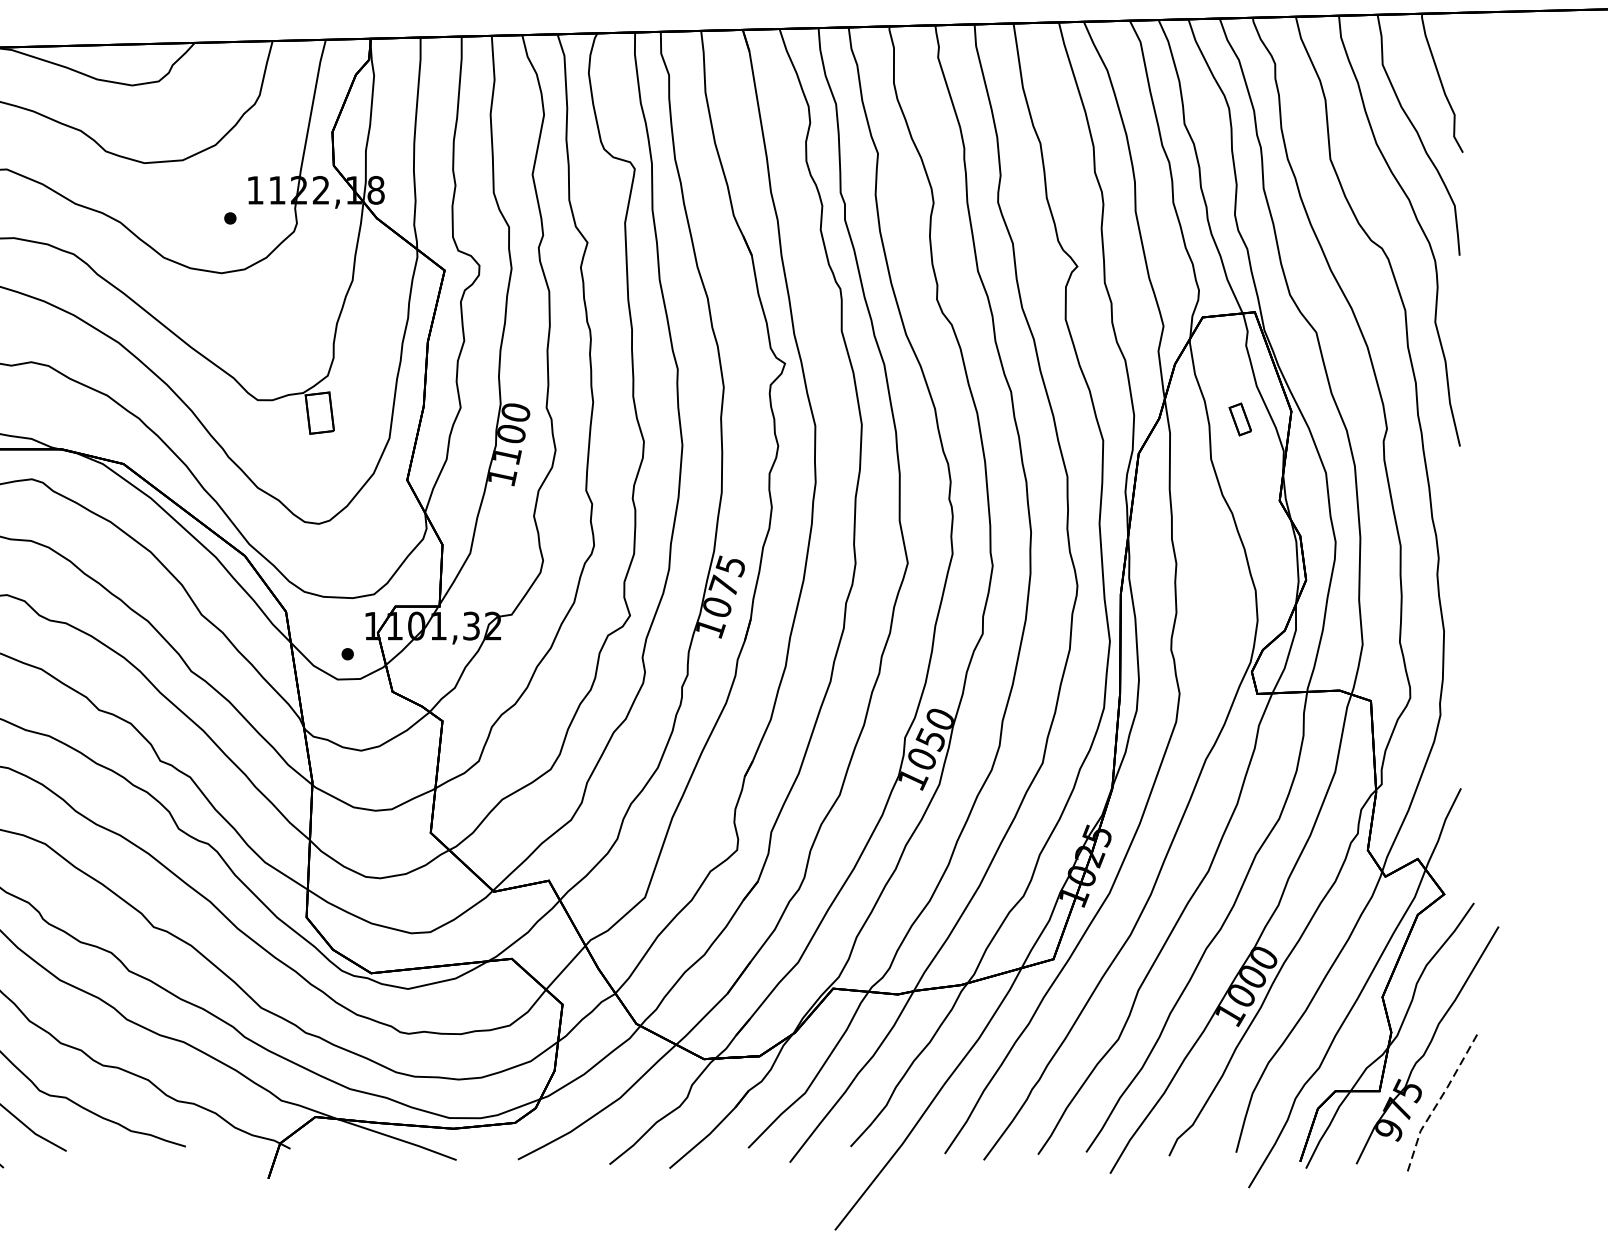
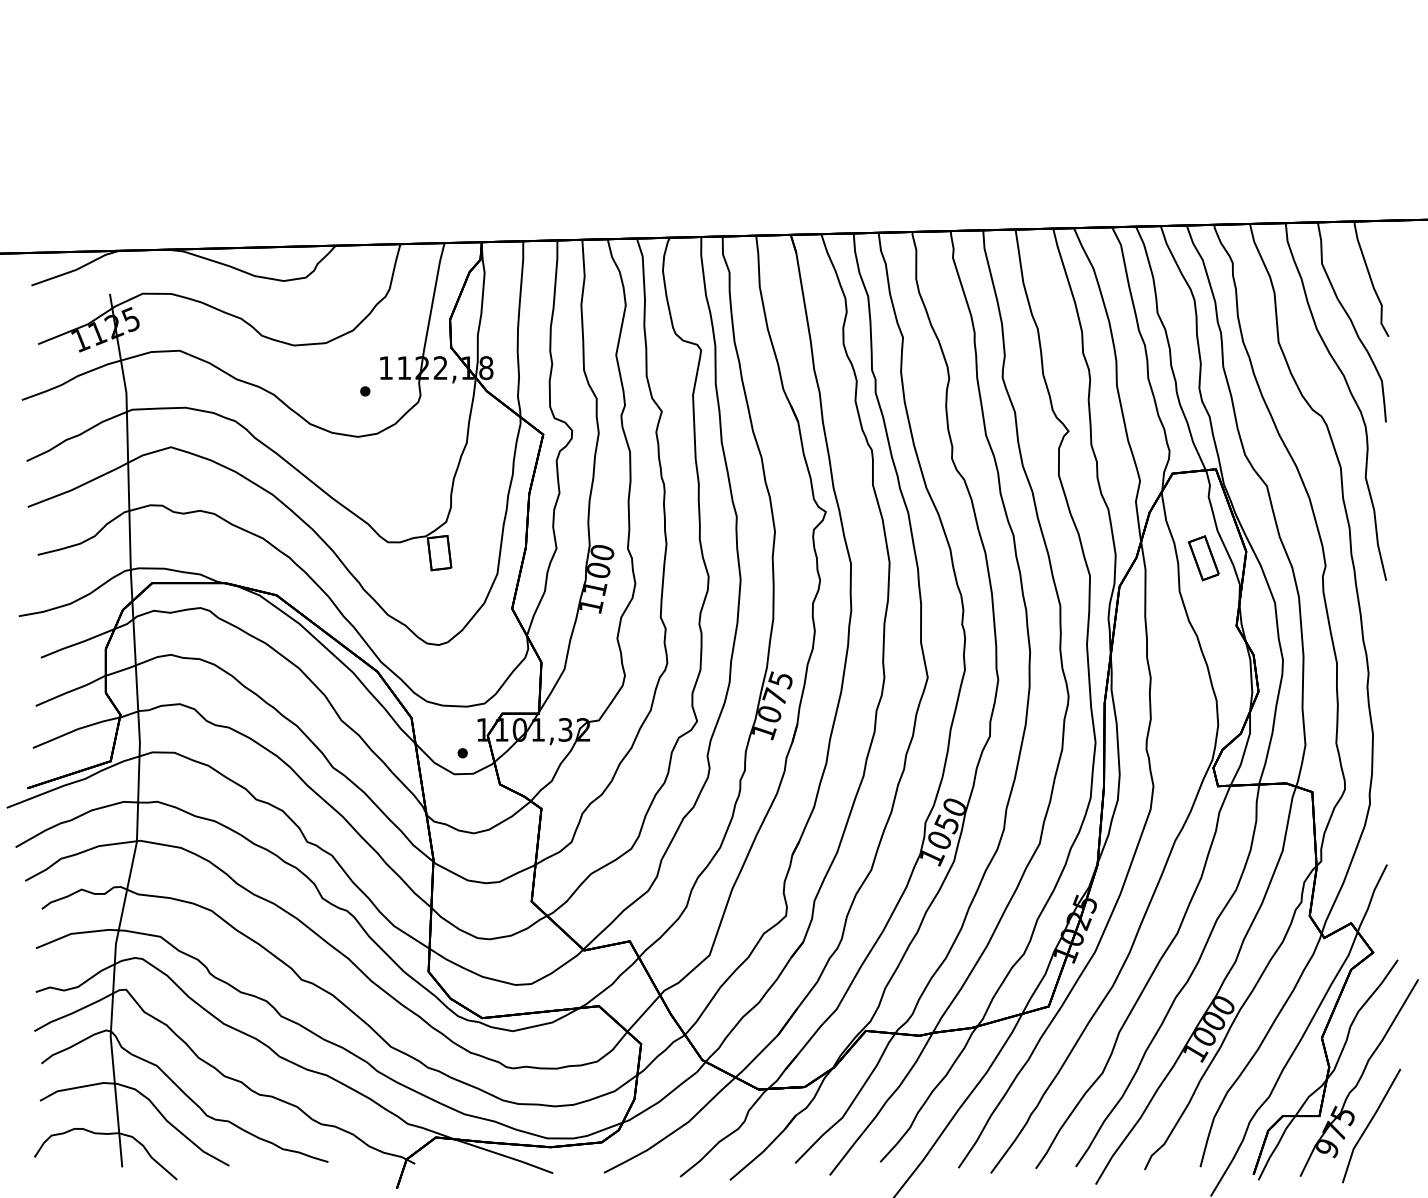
part: (1239, 419) -> (1203, 558), size x1.67
line: (1438, 1101) -> (1368, 1124), dashed -> solid

